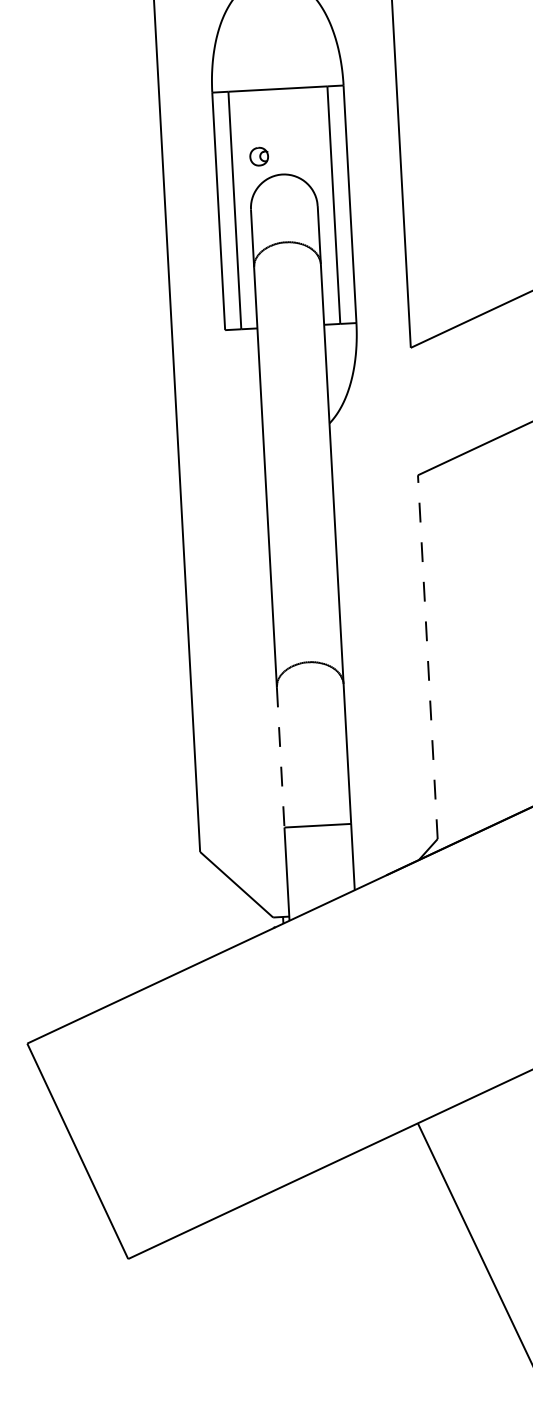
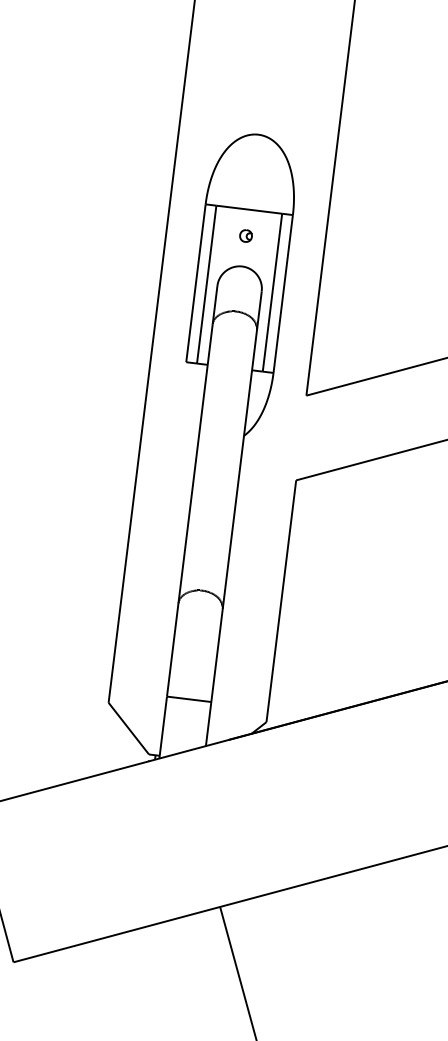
part: (258, 156) -> (245, 235), moved
line: (428, 657) -> (281, 601), dashed -> solid
line: (280, 758) -> (172, 650), dashed -> solid

